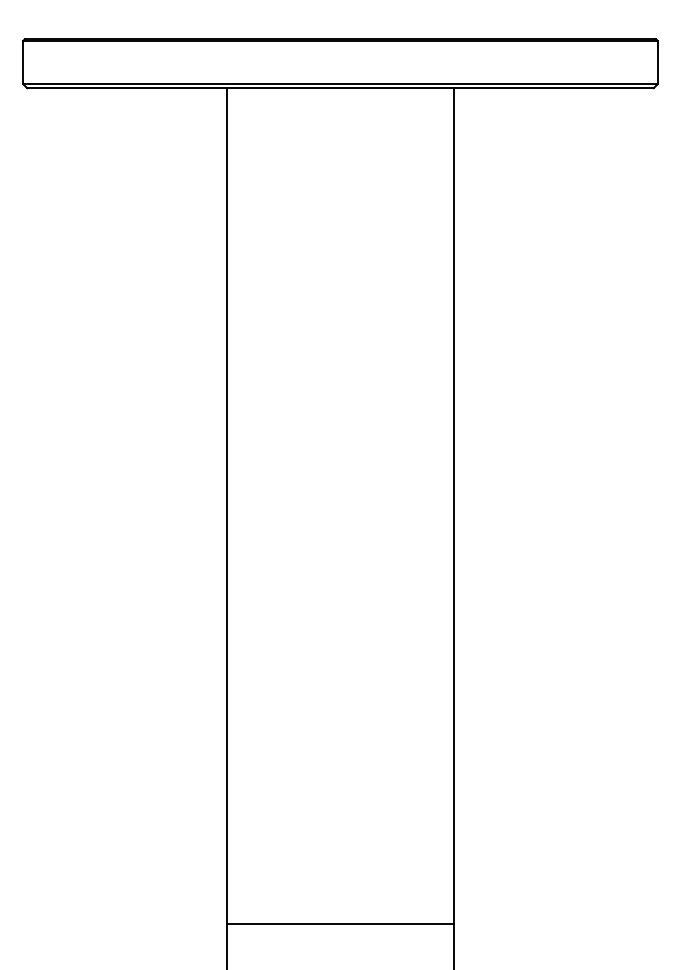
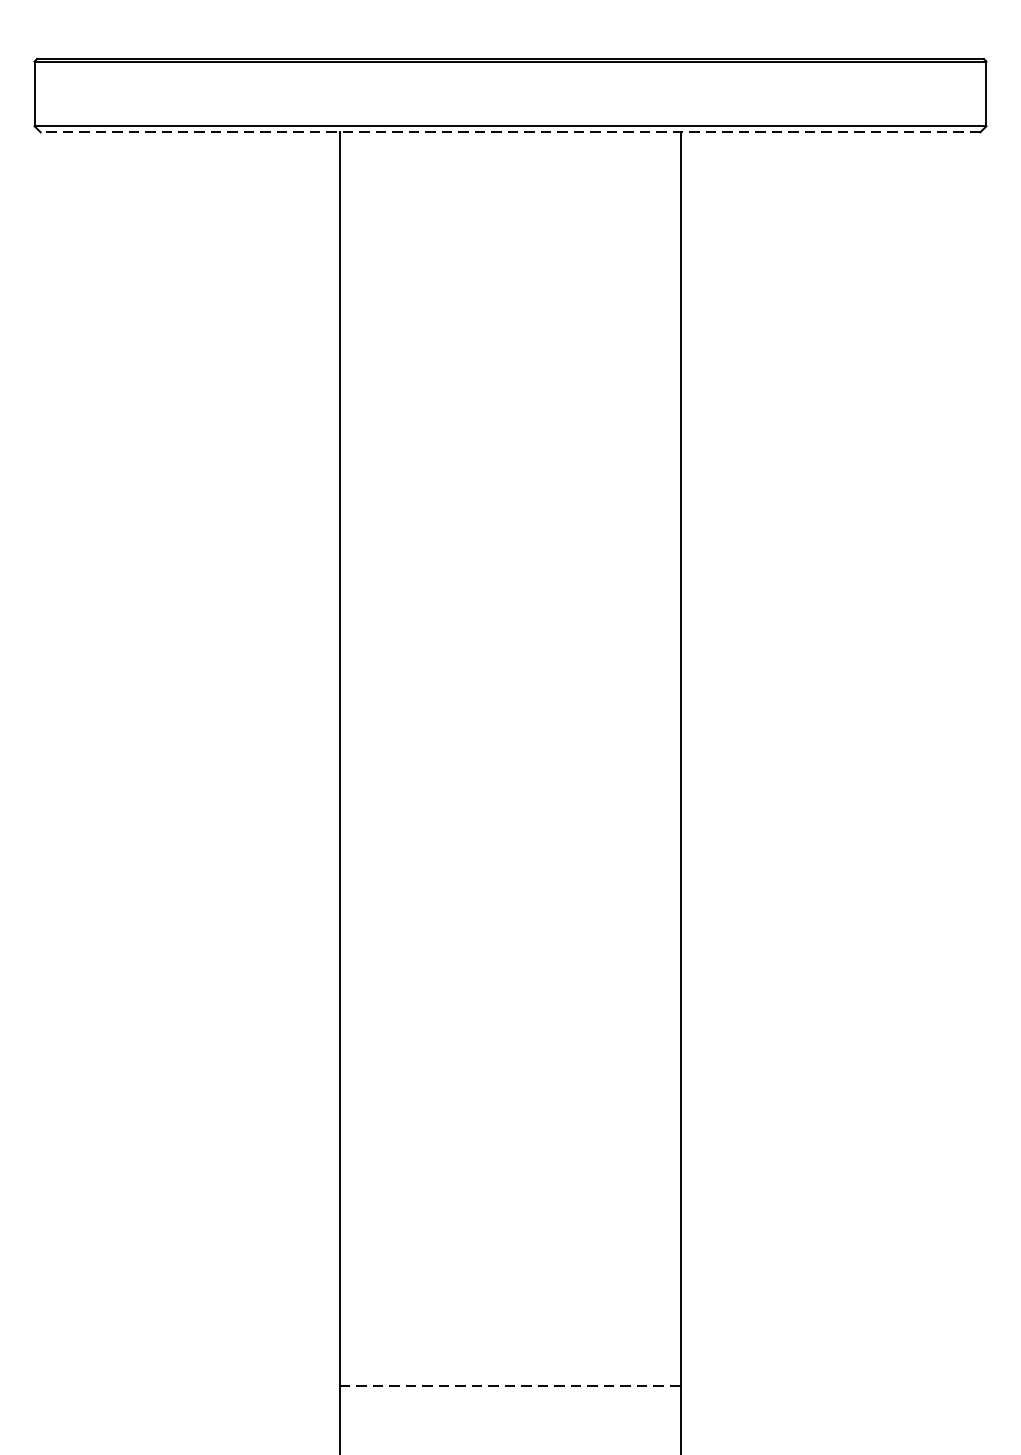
line: (339, 88) -> (509, 132), solid -> dashed
line: (340, 924) -> (510, 1386), solid -> dashed

